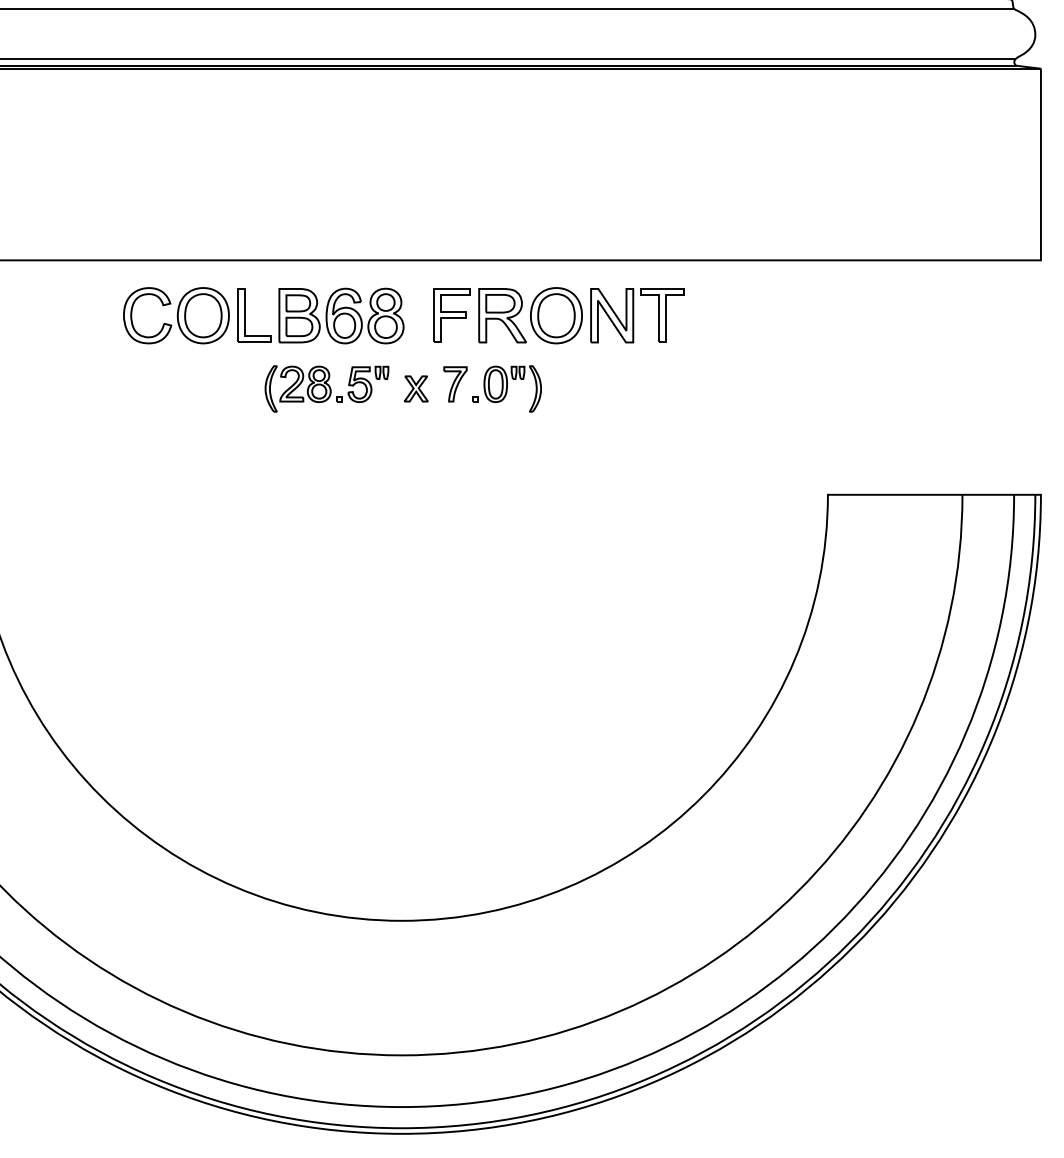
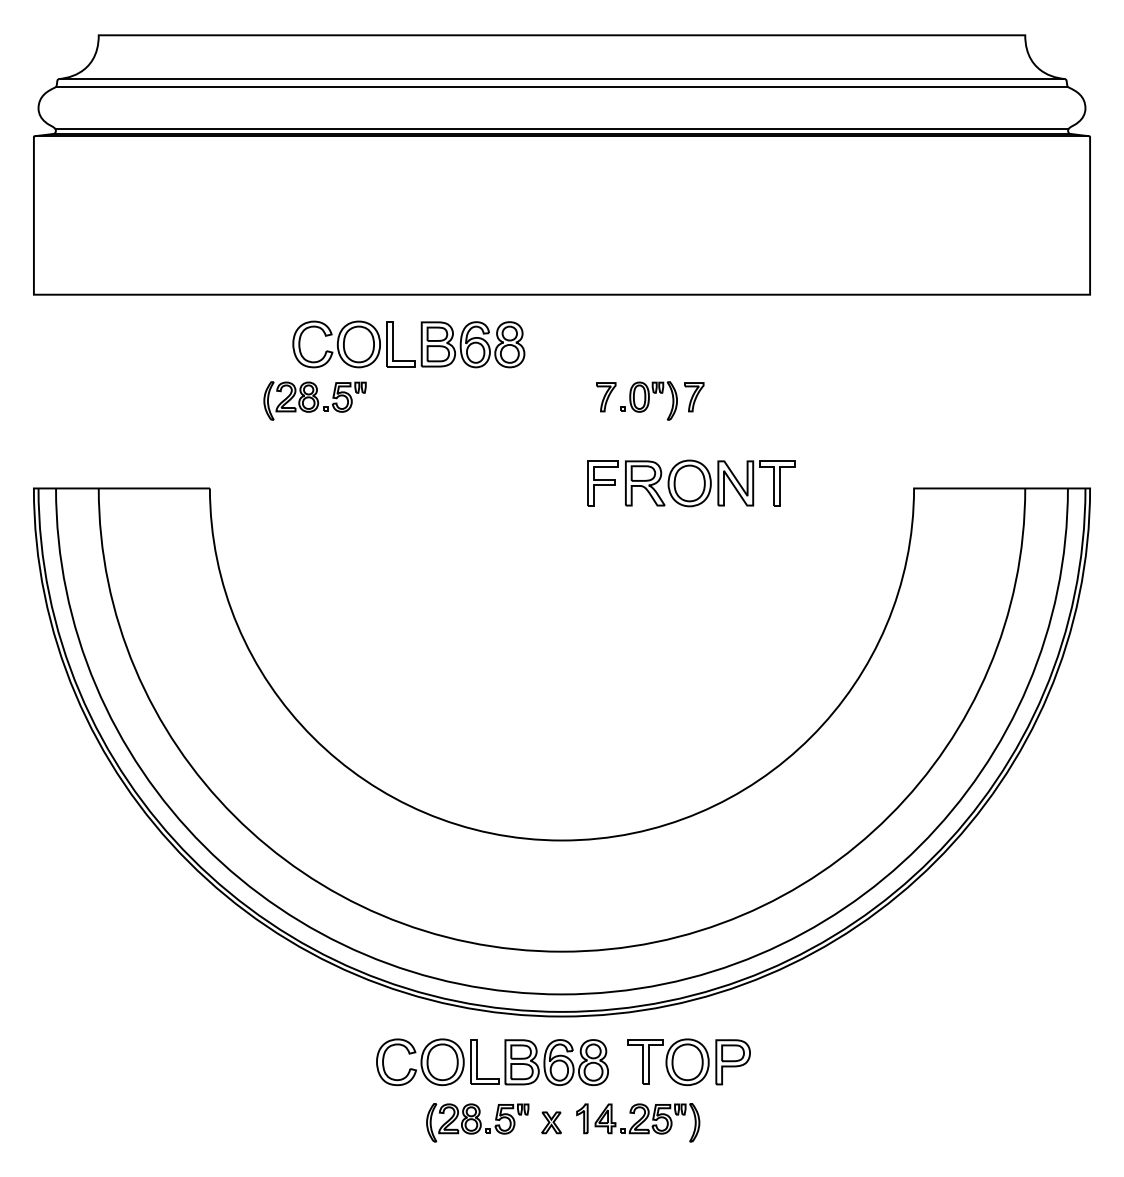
part: (277, 315) -> (420, 344), moved
part: (558, 315) -> (691, 483), moved
part: (562, 384) -> (694, 397), added
part: (326, 388) -> (314, 400), moved
part: (415, 388) -> (573, 400), removed

